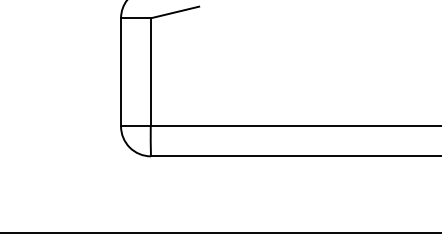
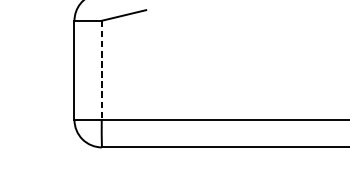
line: (150, 72) -> (101, 70), solid -> dashed

